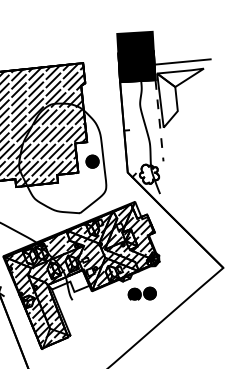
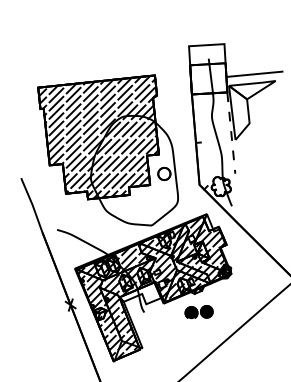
fill: (136, 57) -> (208, 69), removed
fill: (92, 161) -> (164, 173), removed
part: (141, 293) -> (198, 311), moved

